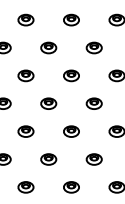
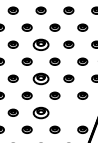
part: (47, 47) -> (40, 44), size x1.6
part: (47, 103) -> (40, 78), size x1.6
part: (47, 158) -> (40, 112), size x1.6
part: (93, 158) -> (68, 112), removed

